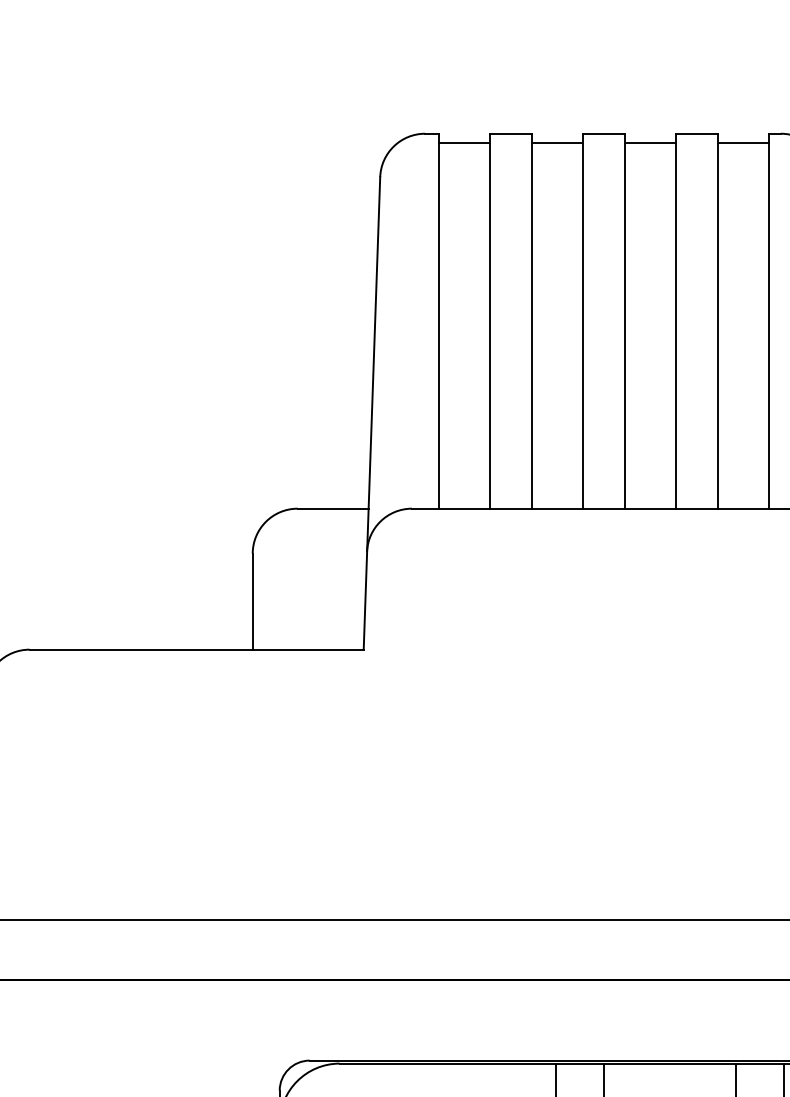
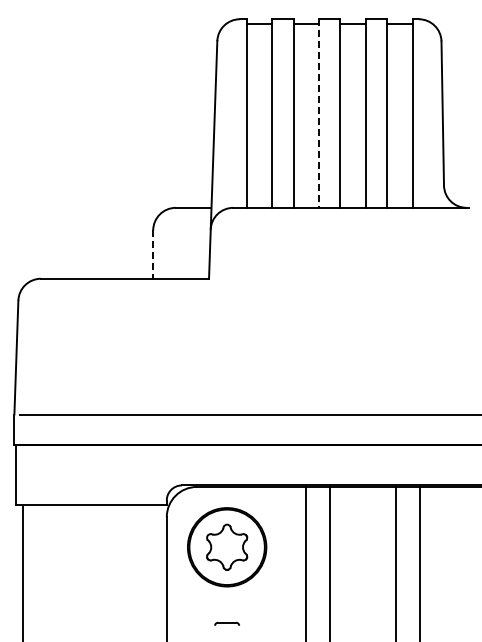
line: (583, 323) -> (319, 114), solid -> dashed
line: (253, 603) -> (153, 255), solid -> dashed

